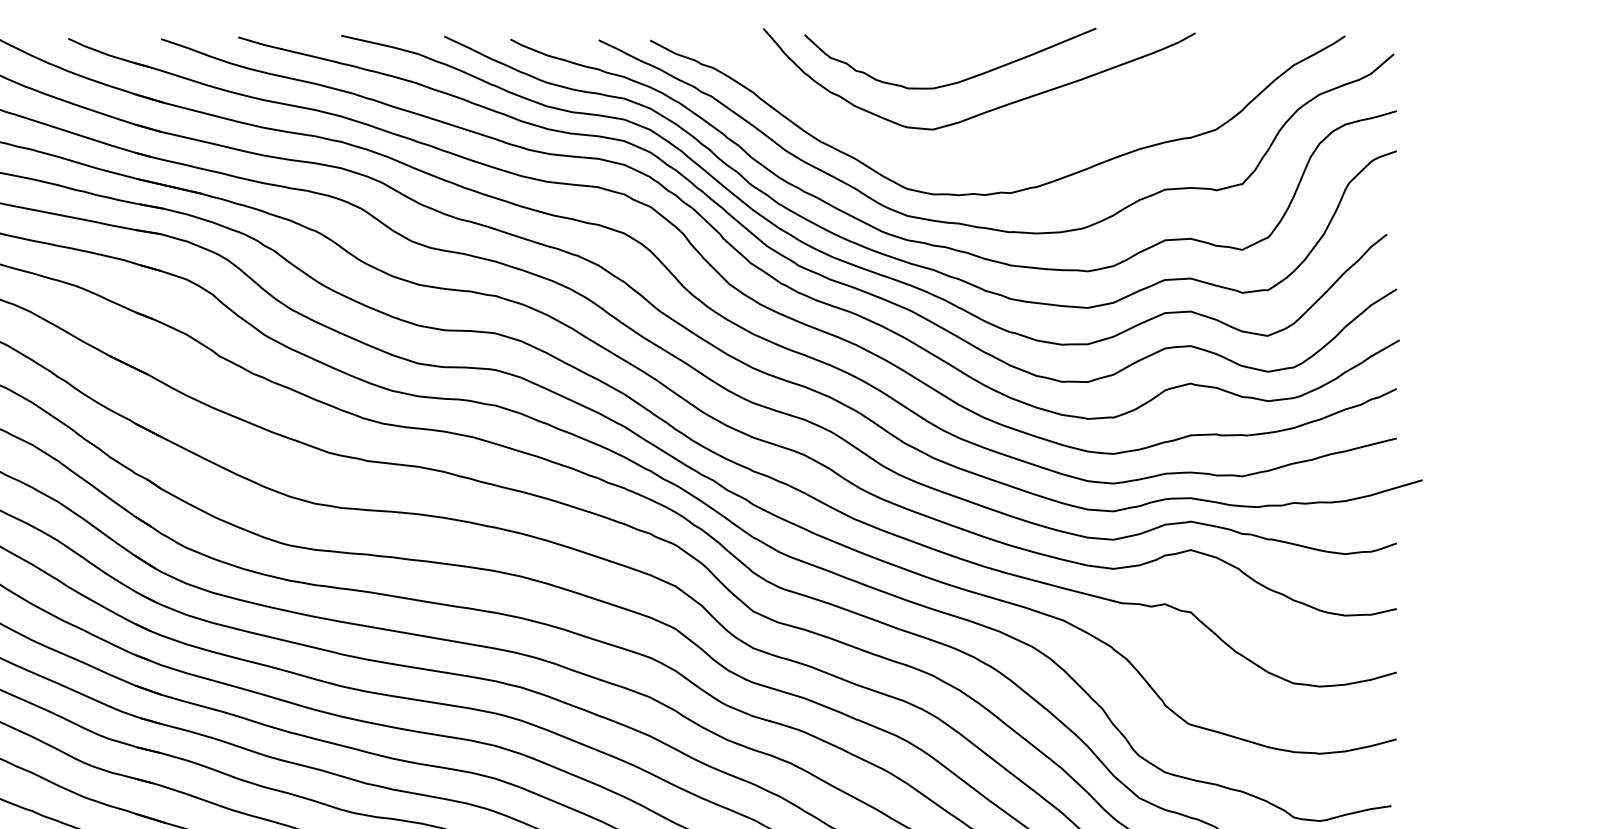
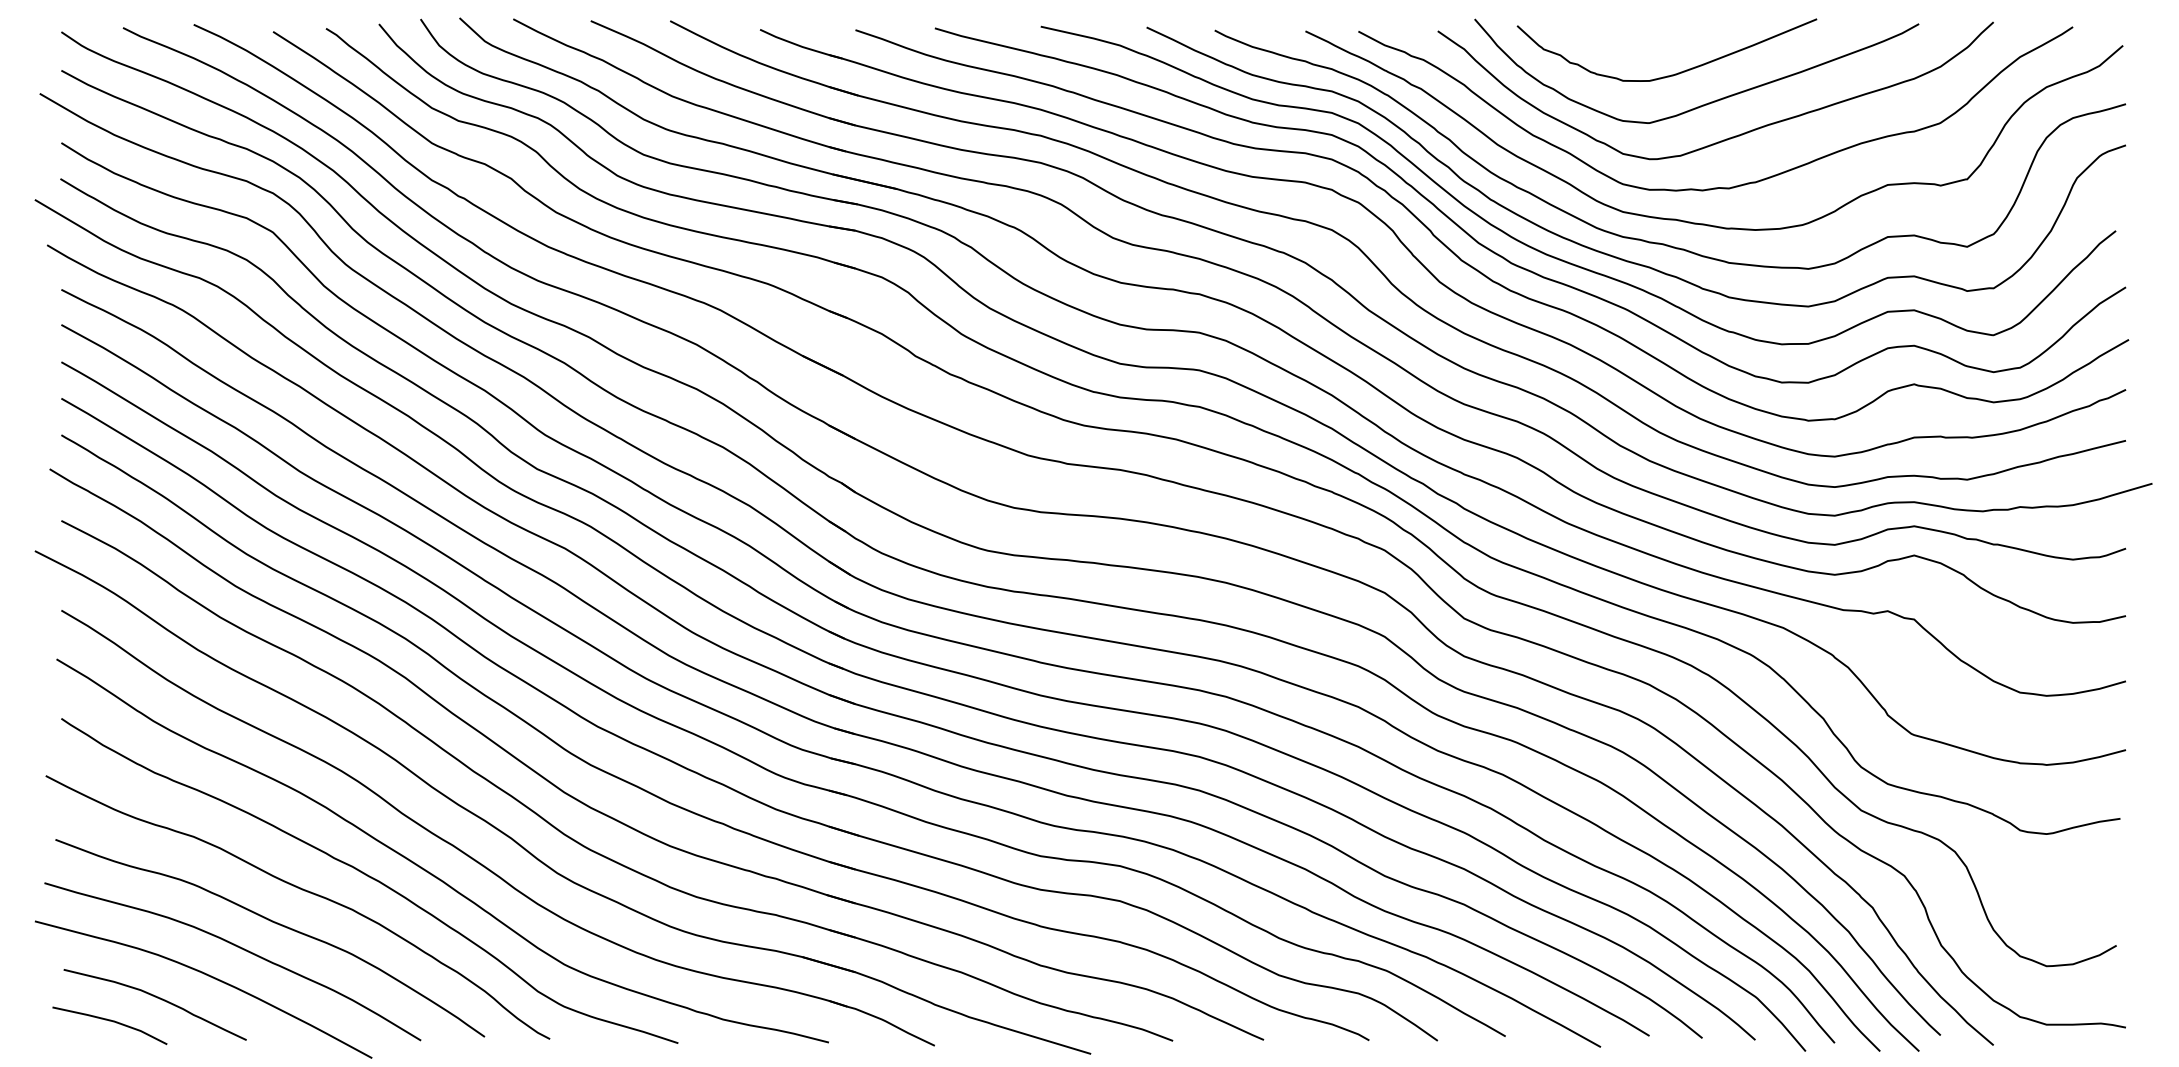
curve: (1014, 142) -> (1732, 136), added

